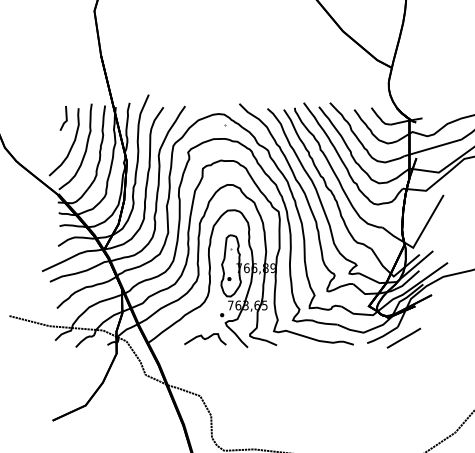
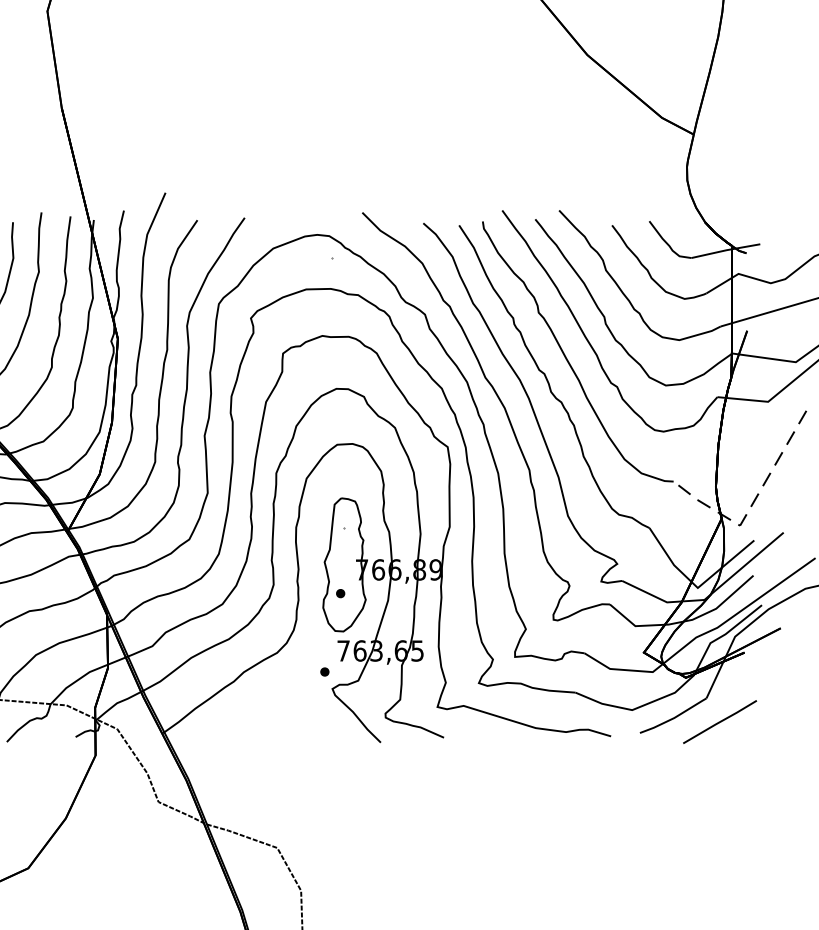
line: (418, 238) -> (751, 505), solid -> dashed
curve: (205, 339) -> (288, 724), removed

